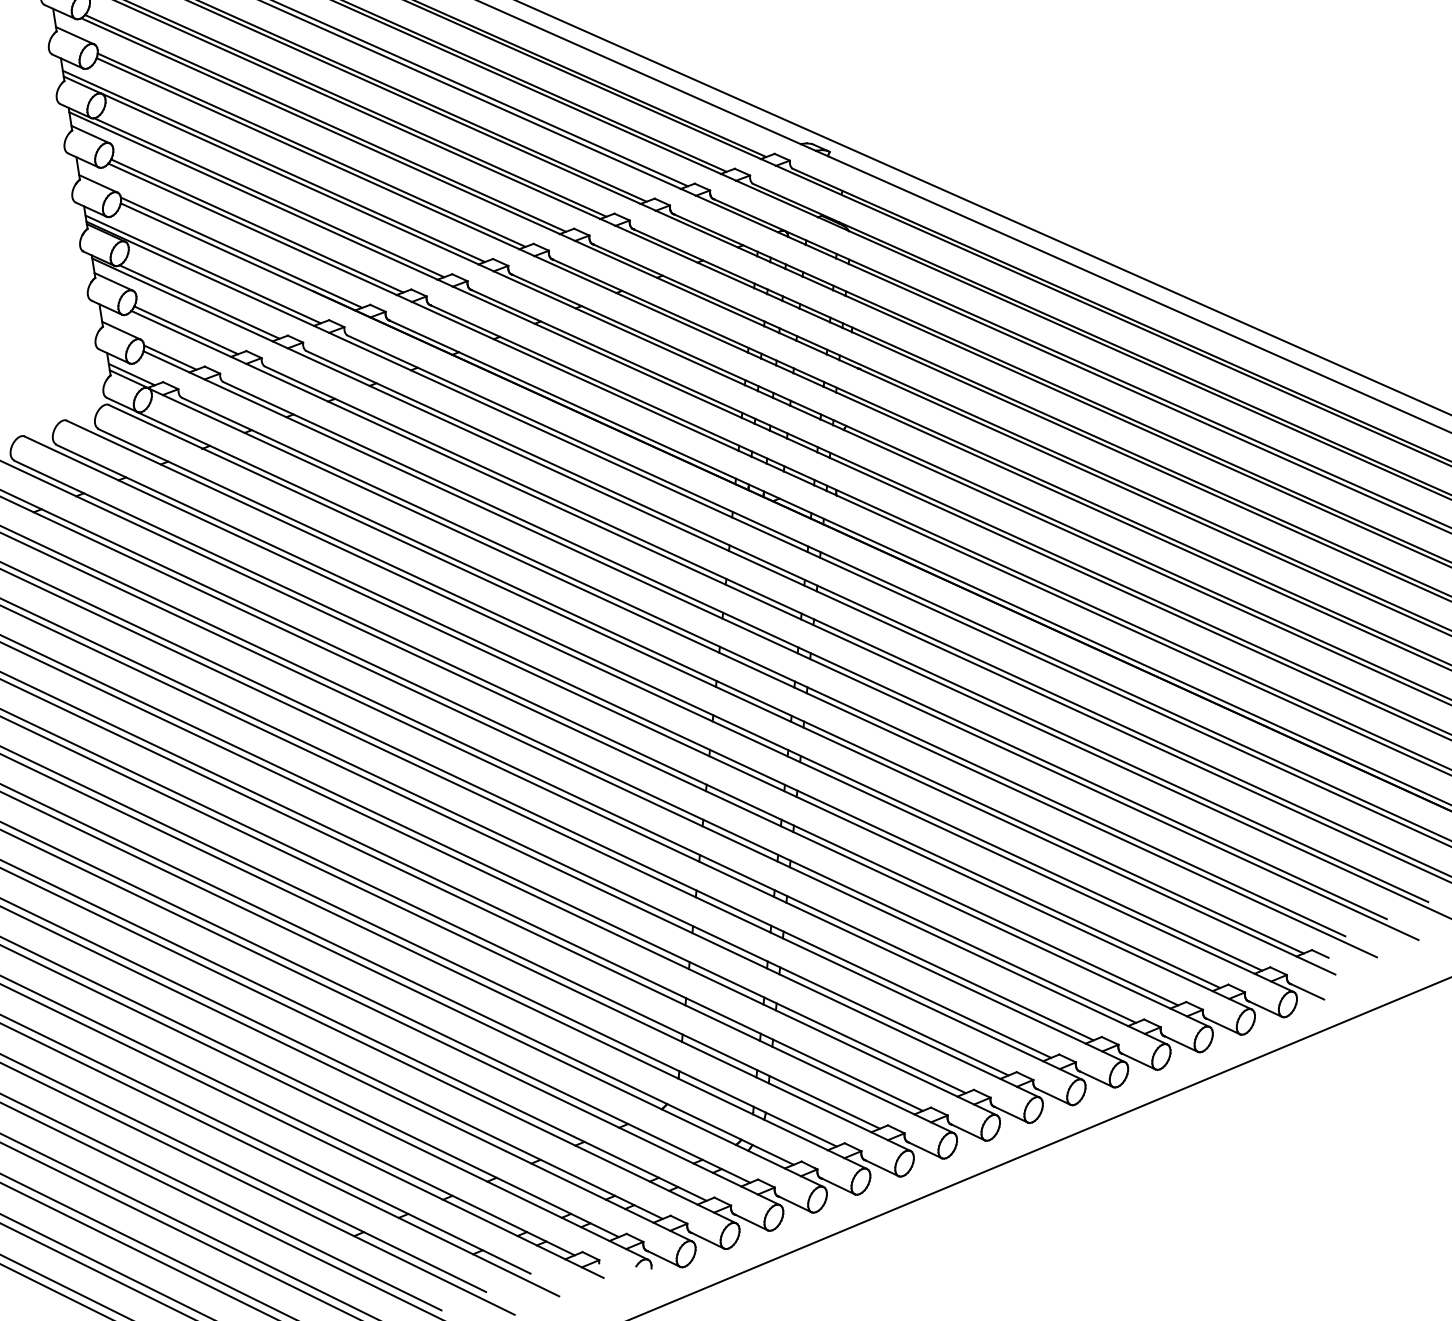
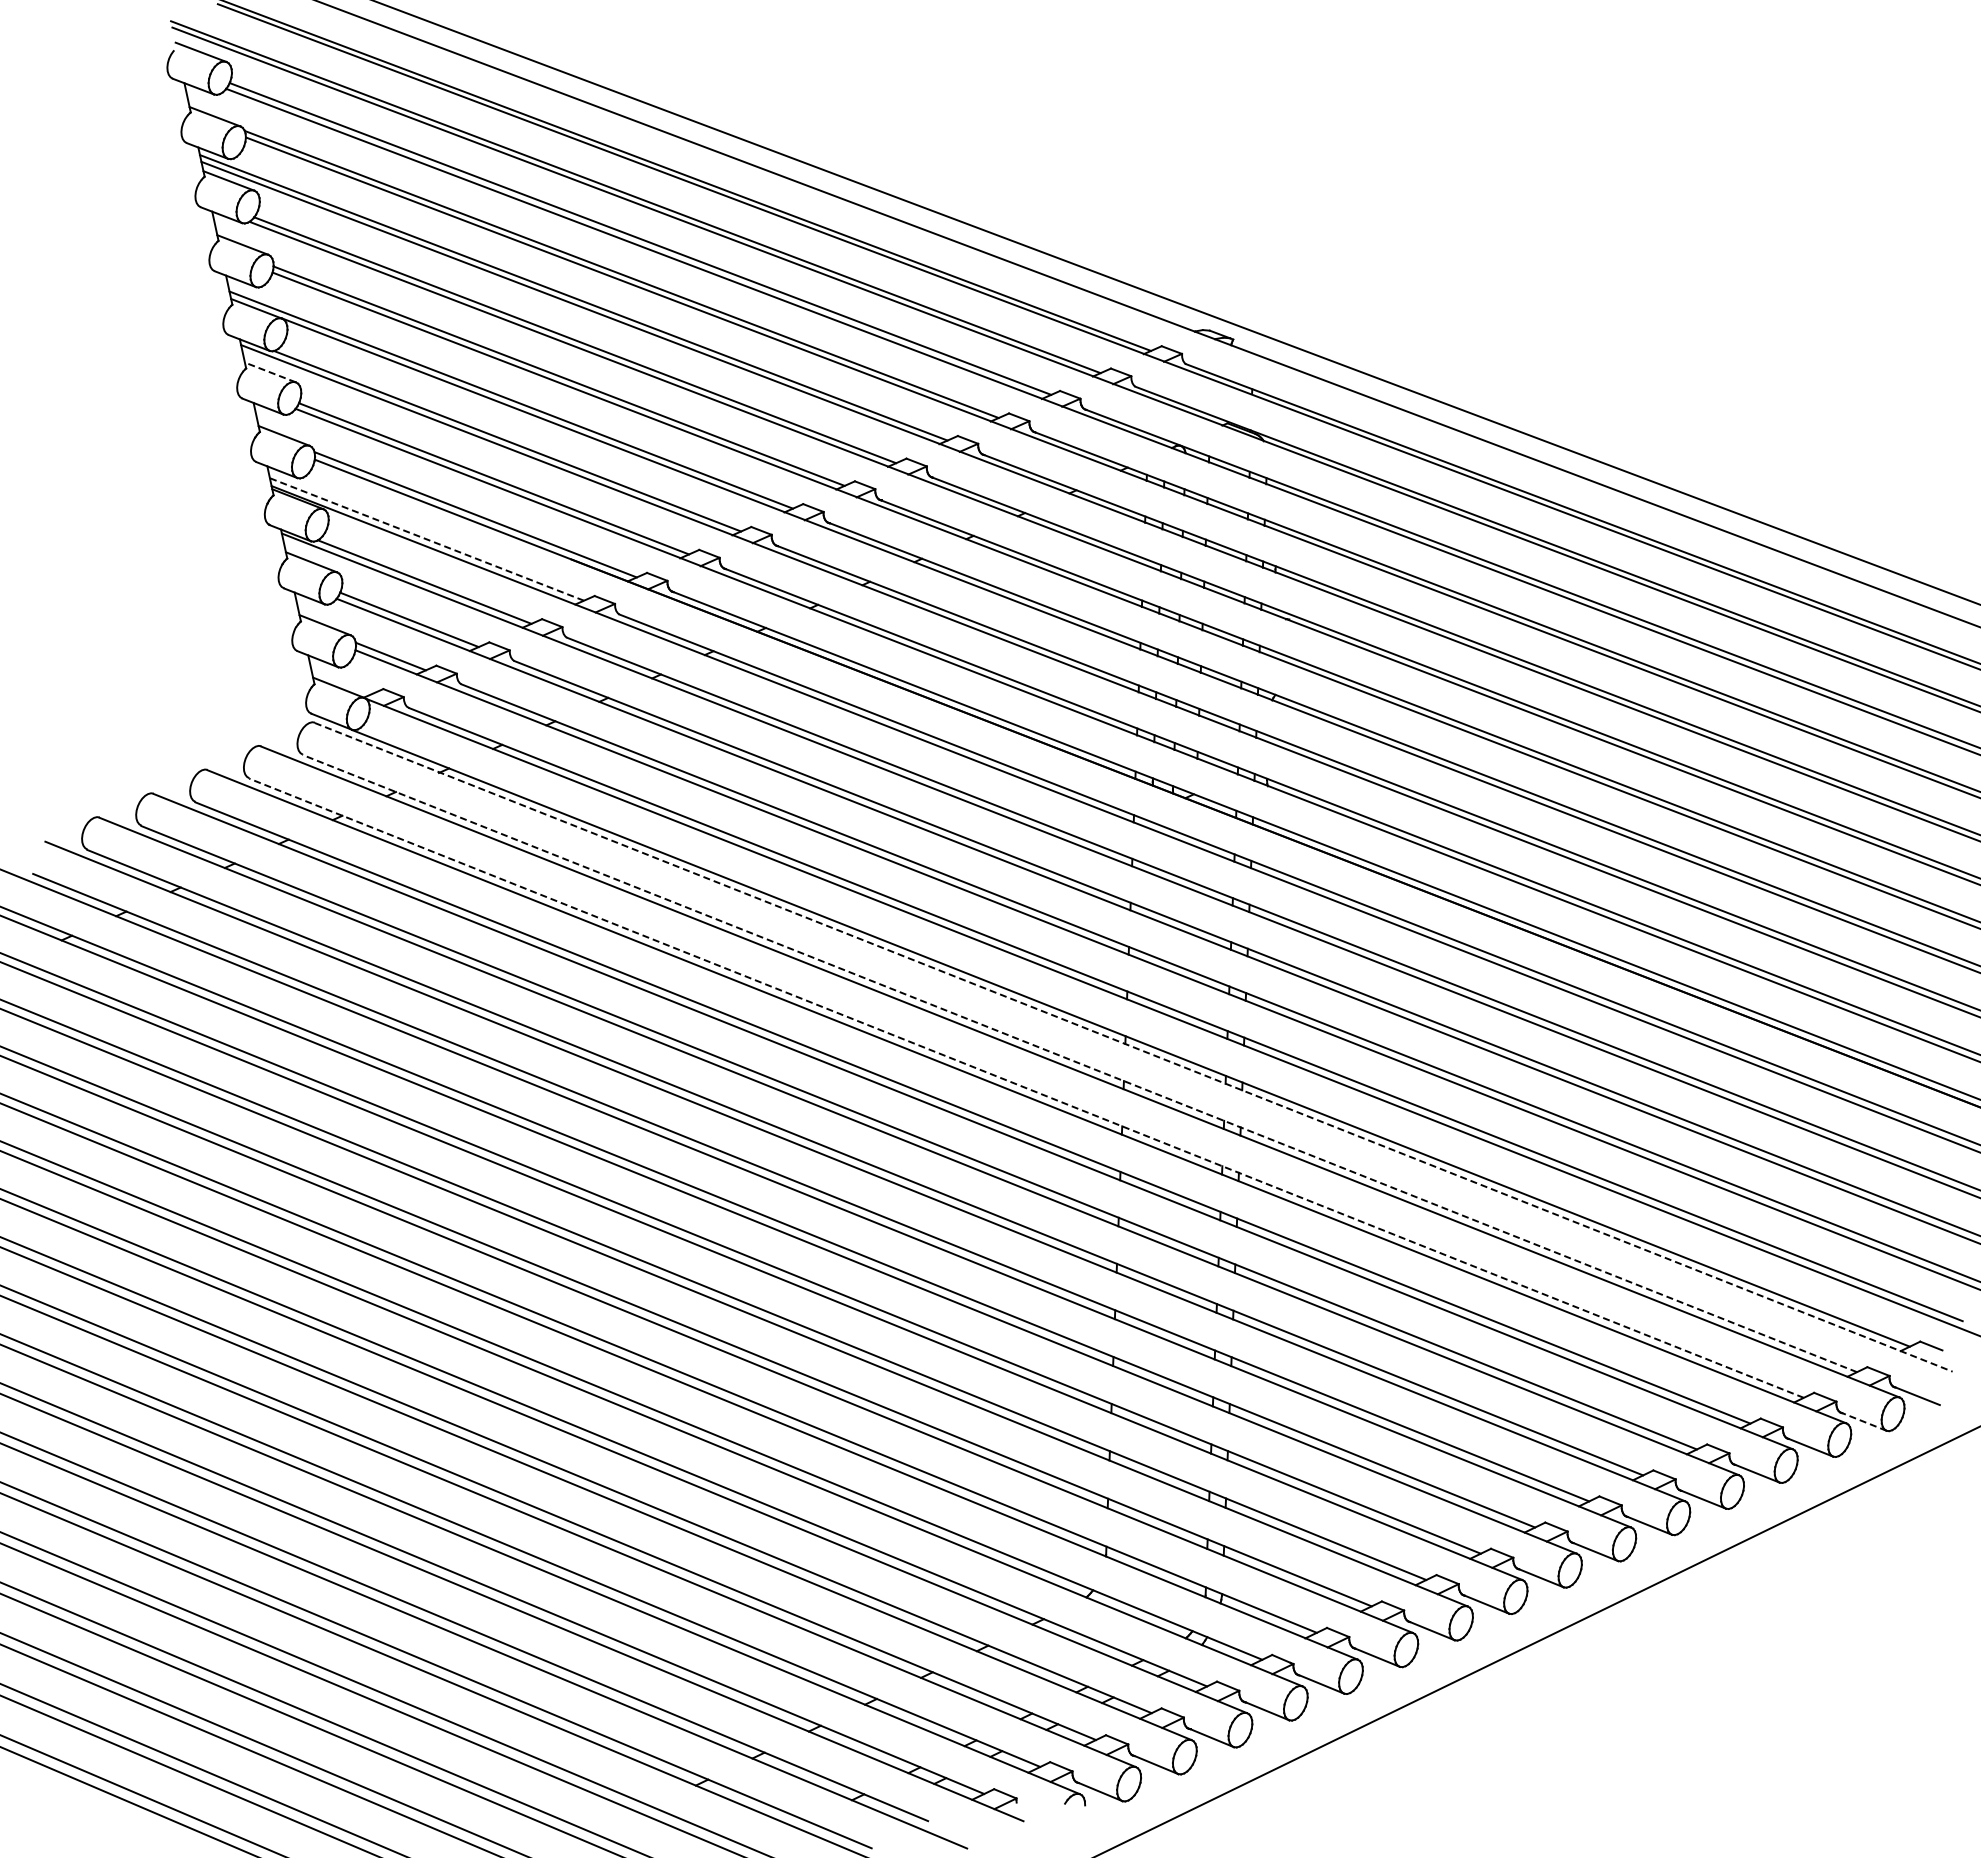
line: (89, 134) -> (269, 372), solid -> dashed
line: (202, 269) -> (426, 539), solid -> dashed
line: (131, 374) -> (341, 681), removed
line: (722, 689) -> (1133, 1047), solid -> dashed
line: (680, 699) -> (1079, 1063), solid -> dashed
line: (638, 716) -> (1026, 1088), solid -> dashed
line: (1264, 1008) -> (1862, 1421), solid -> dashed

